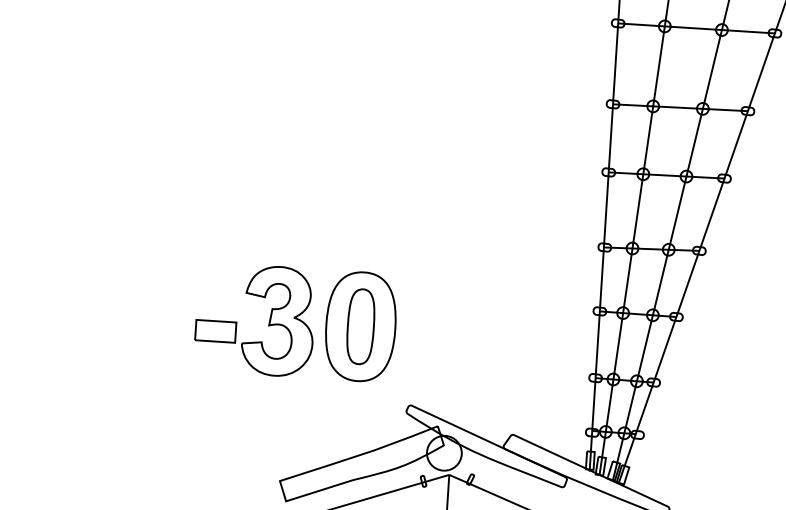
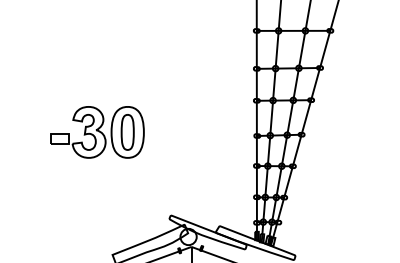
part: (296, 322) -> (97, 132), moved

